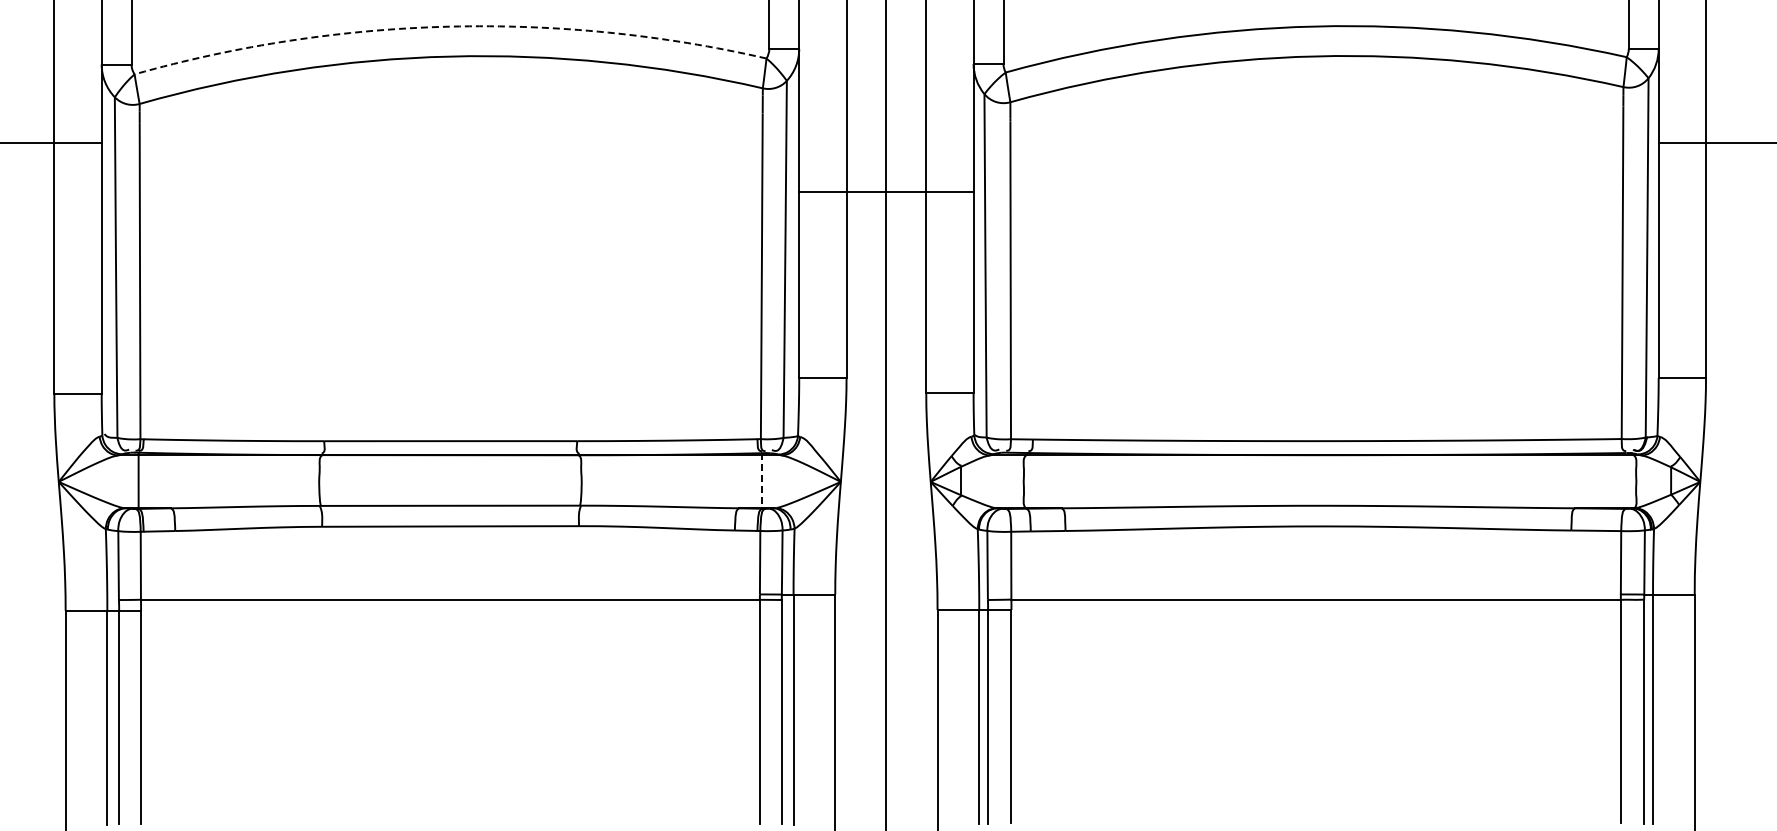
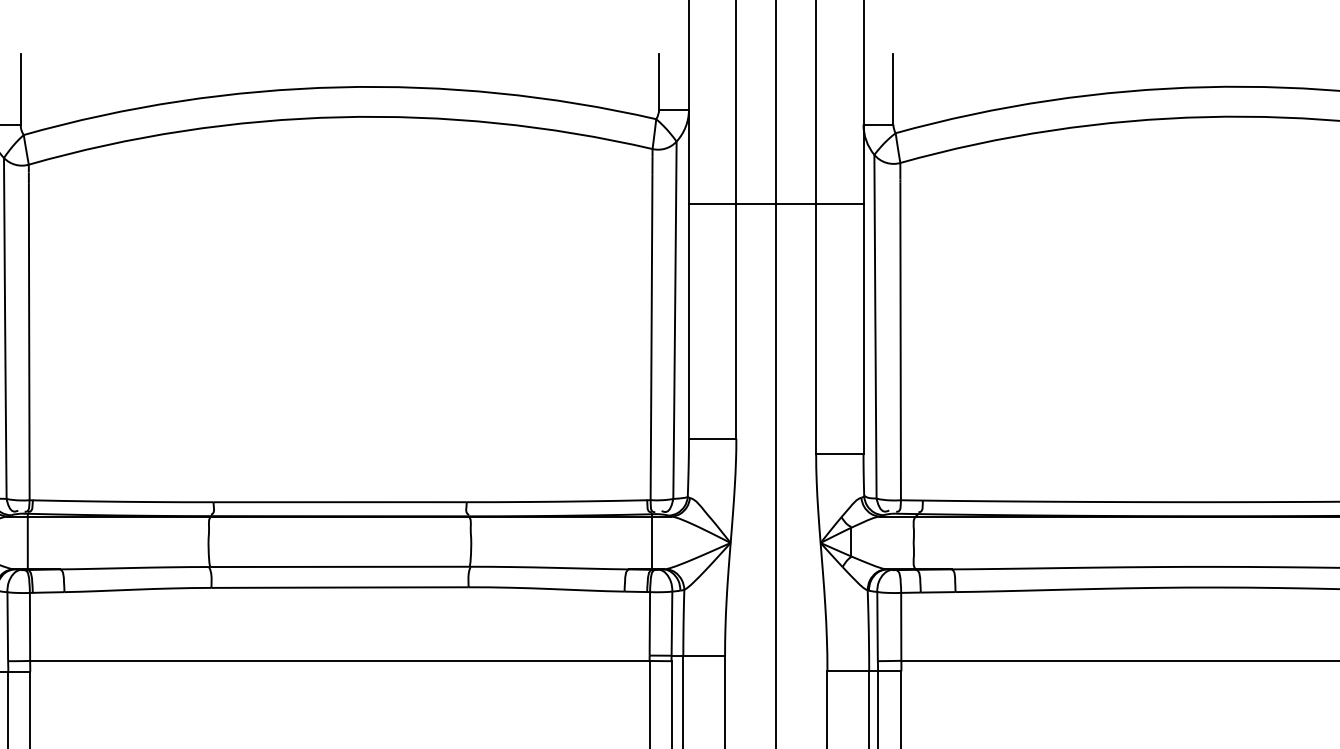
arc: (449, 26) -> (338, 87), dashed -> solid
line: (886, 192) -> (776, 204), moved
line: (762, 481) -> (652, 542), dashed -> solid

